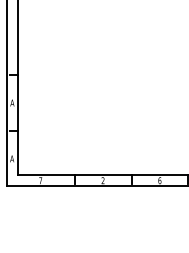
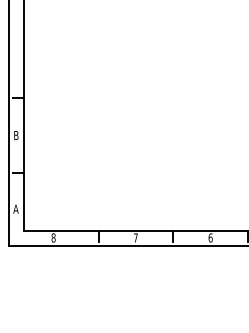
text: (11, 102) -> (15, 135), A -> B
text: (40, 180) -> (53, 237), 7 -> 8
text: (102, 180) -> (135, 237), 2 -> 7

